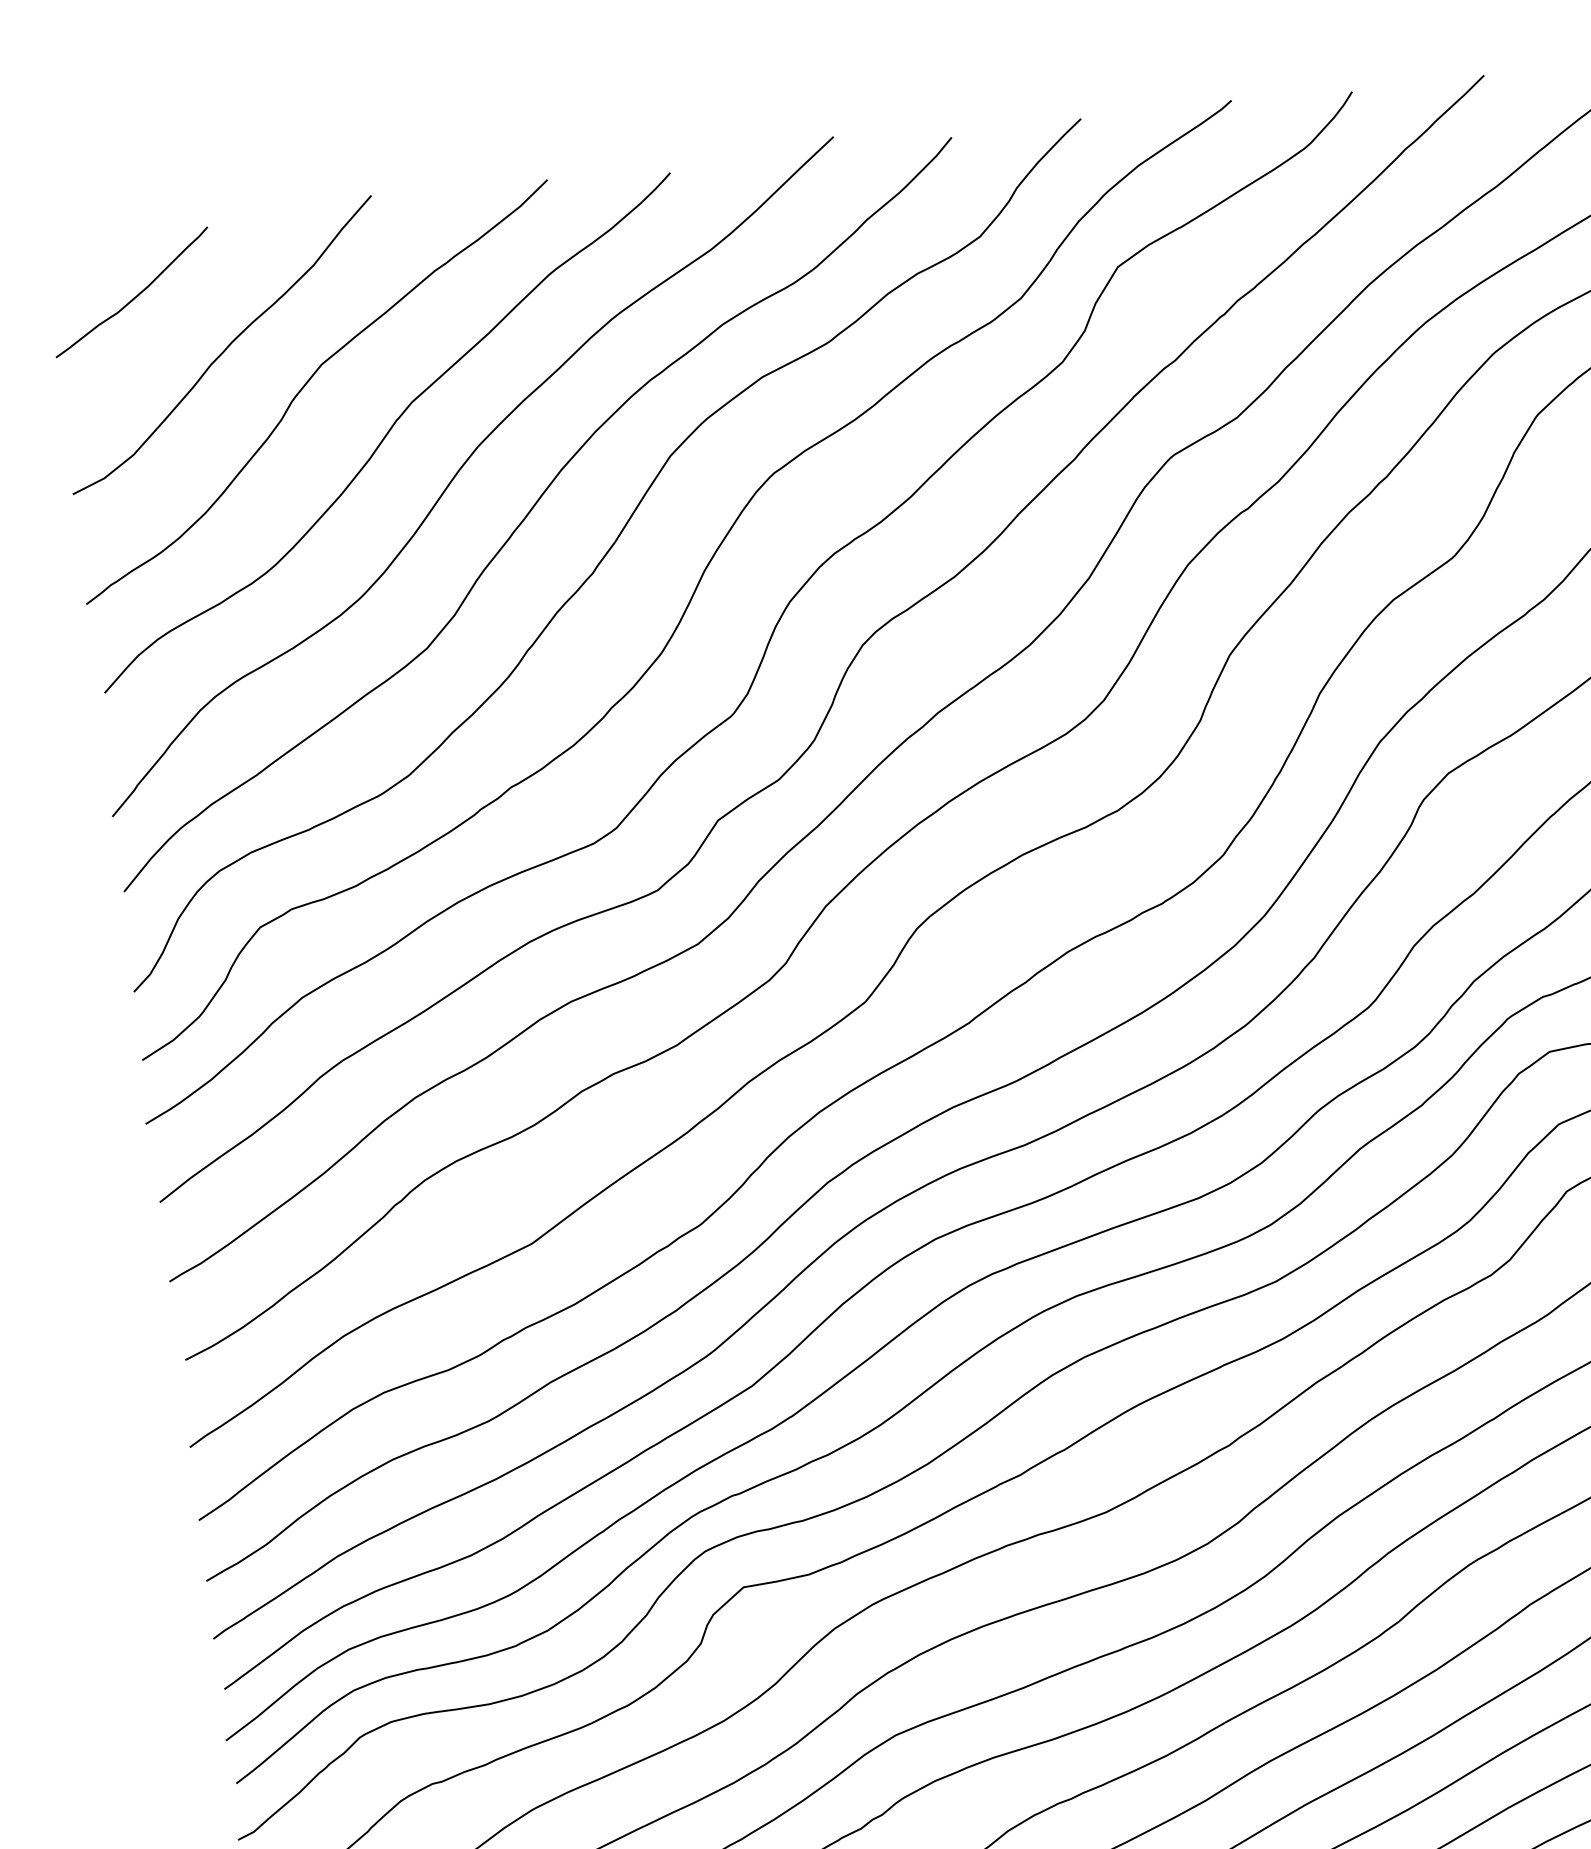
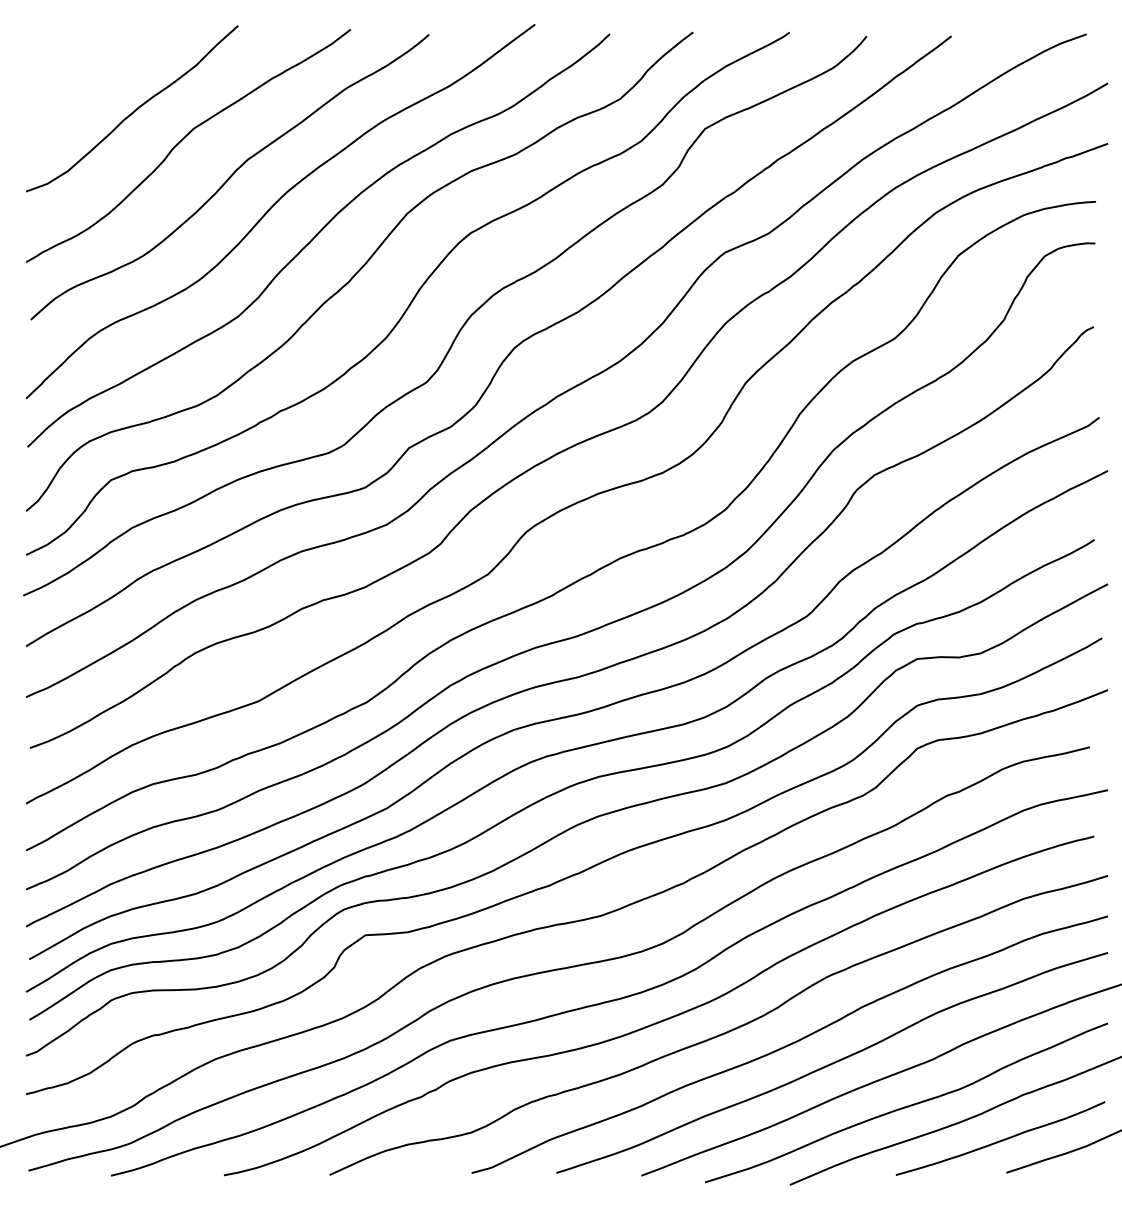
curve: (135, 295) -> (81, 70), removed

